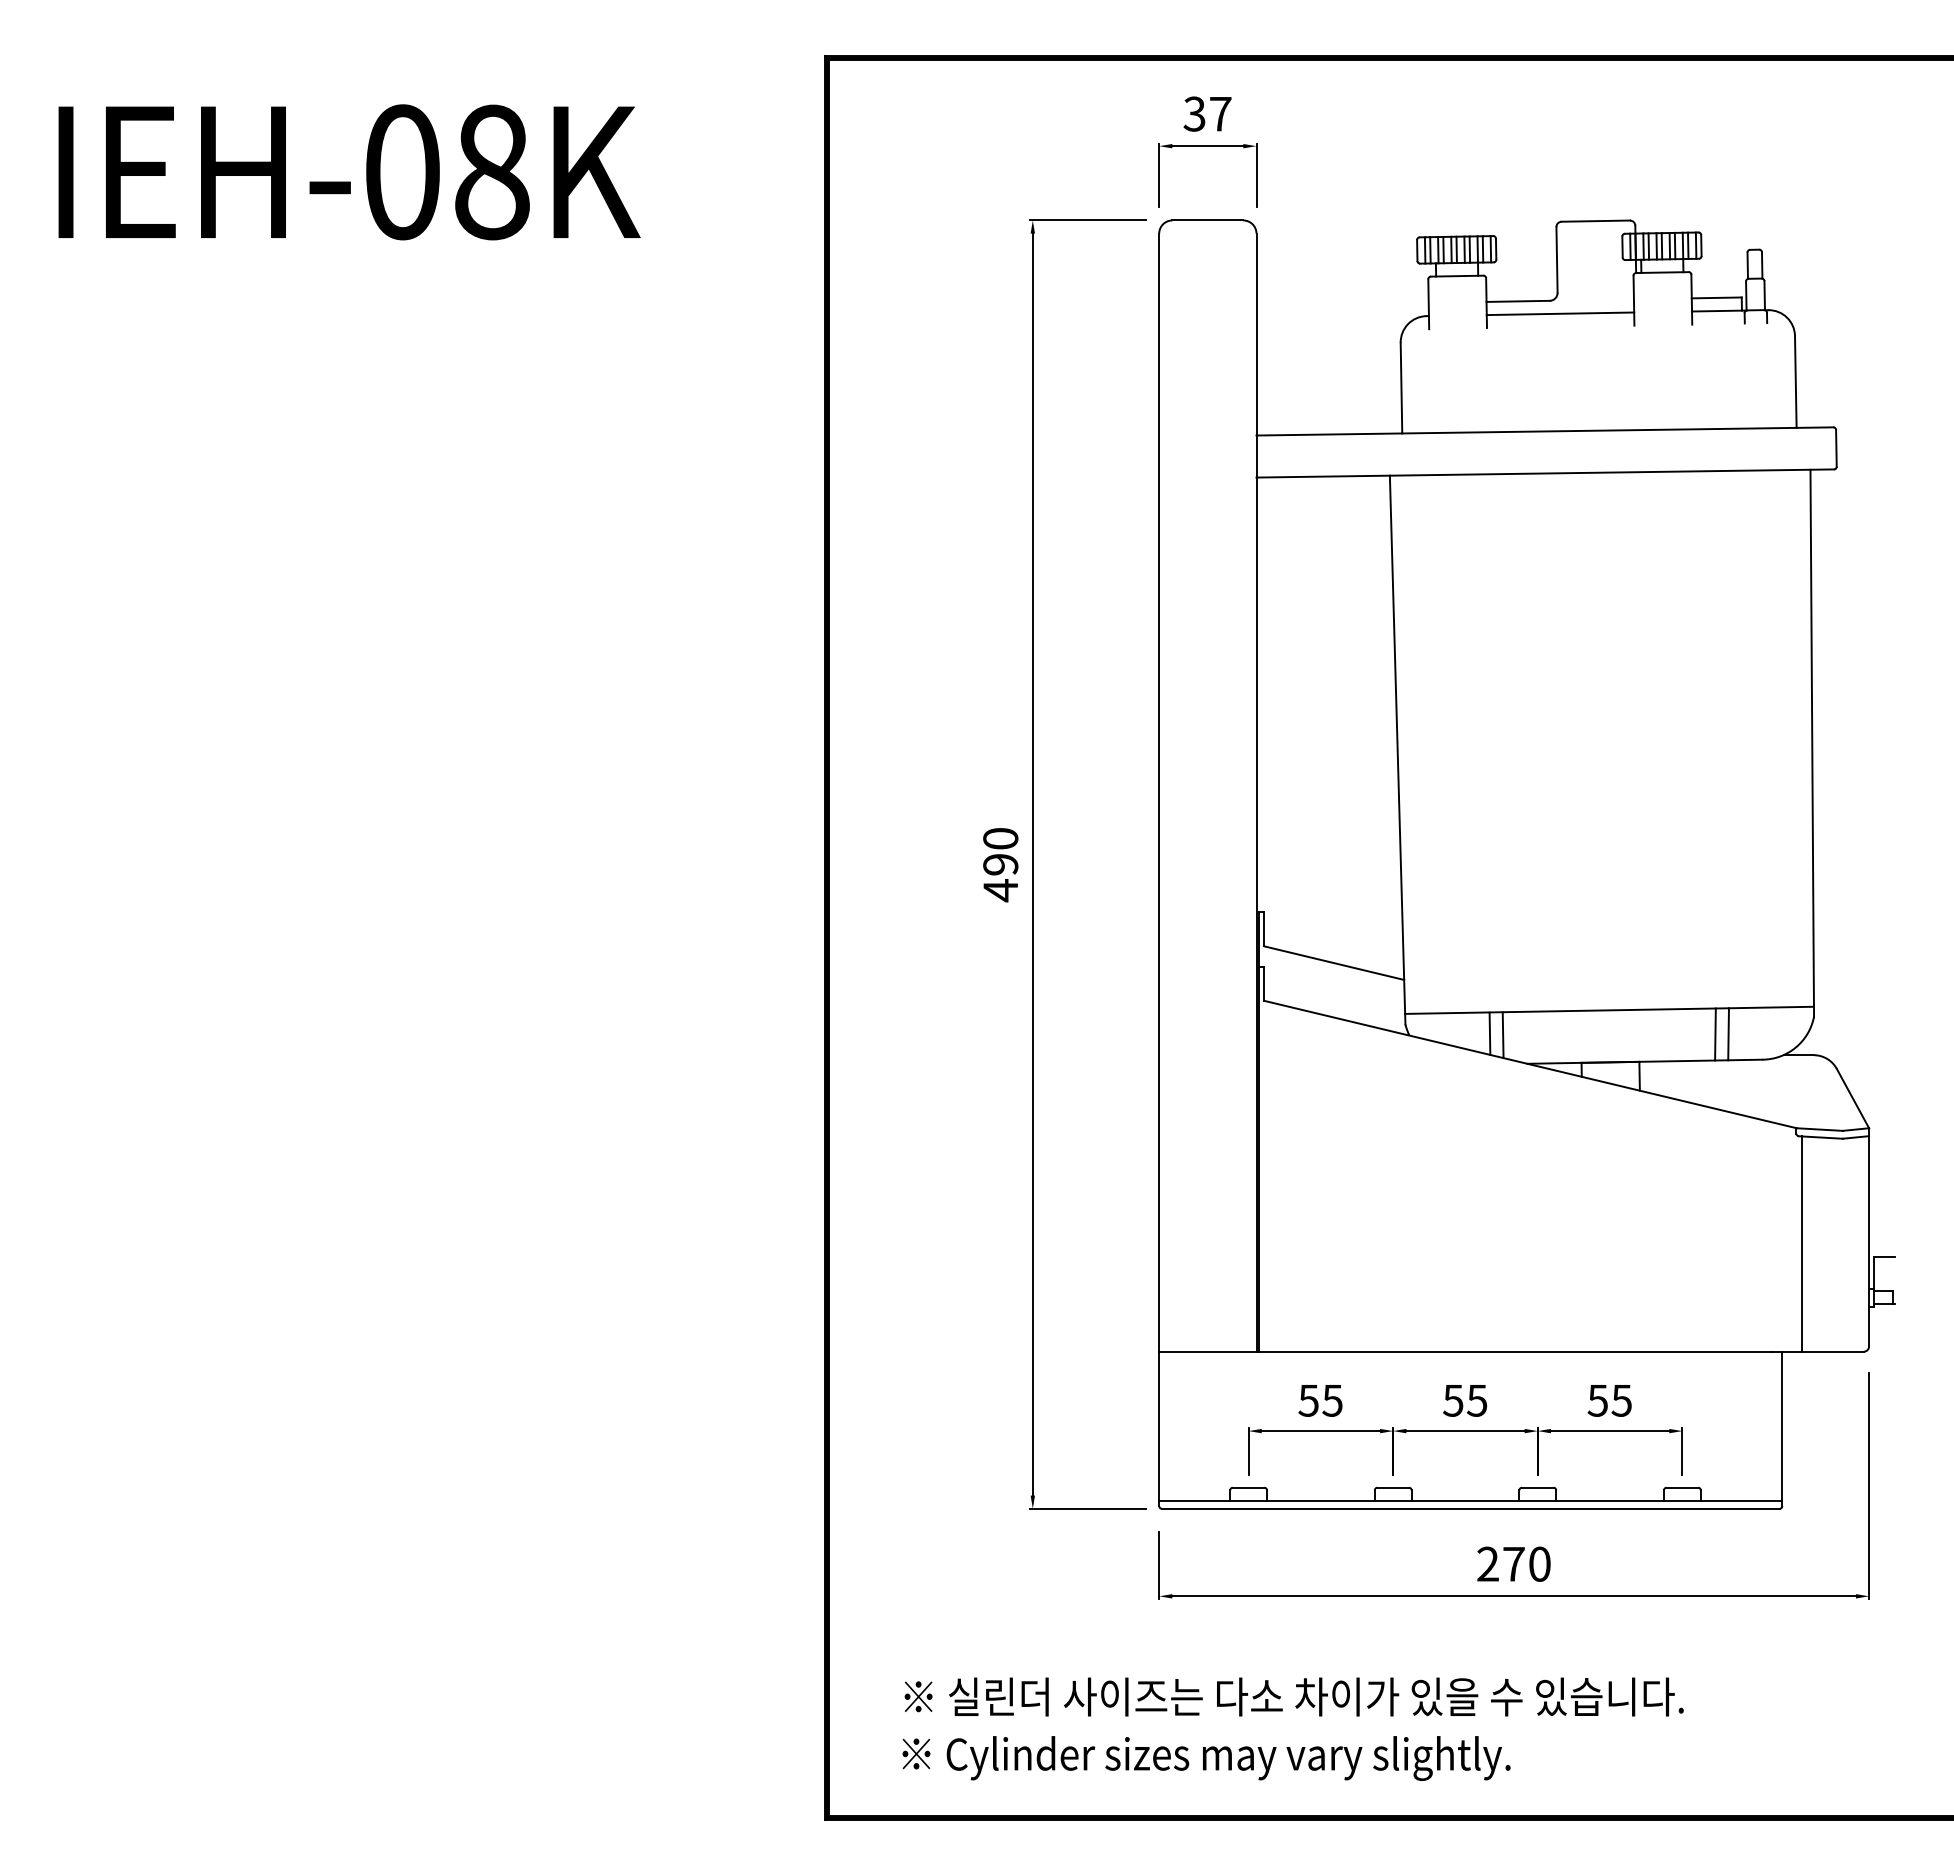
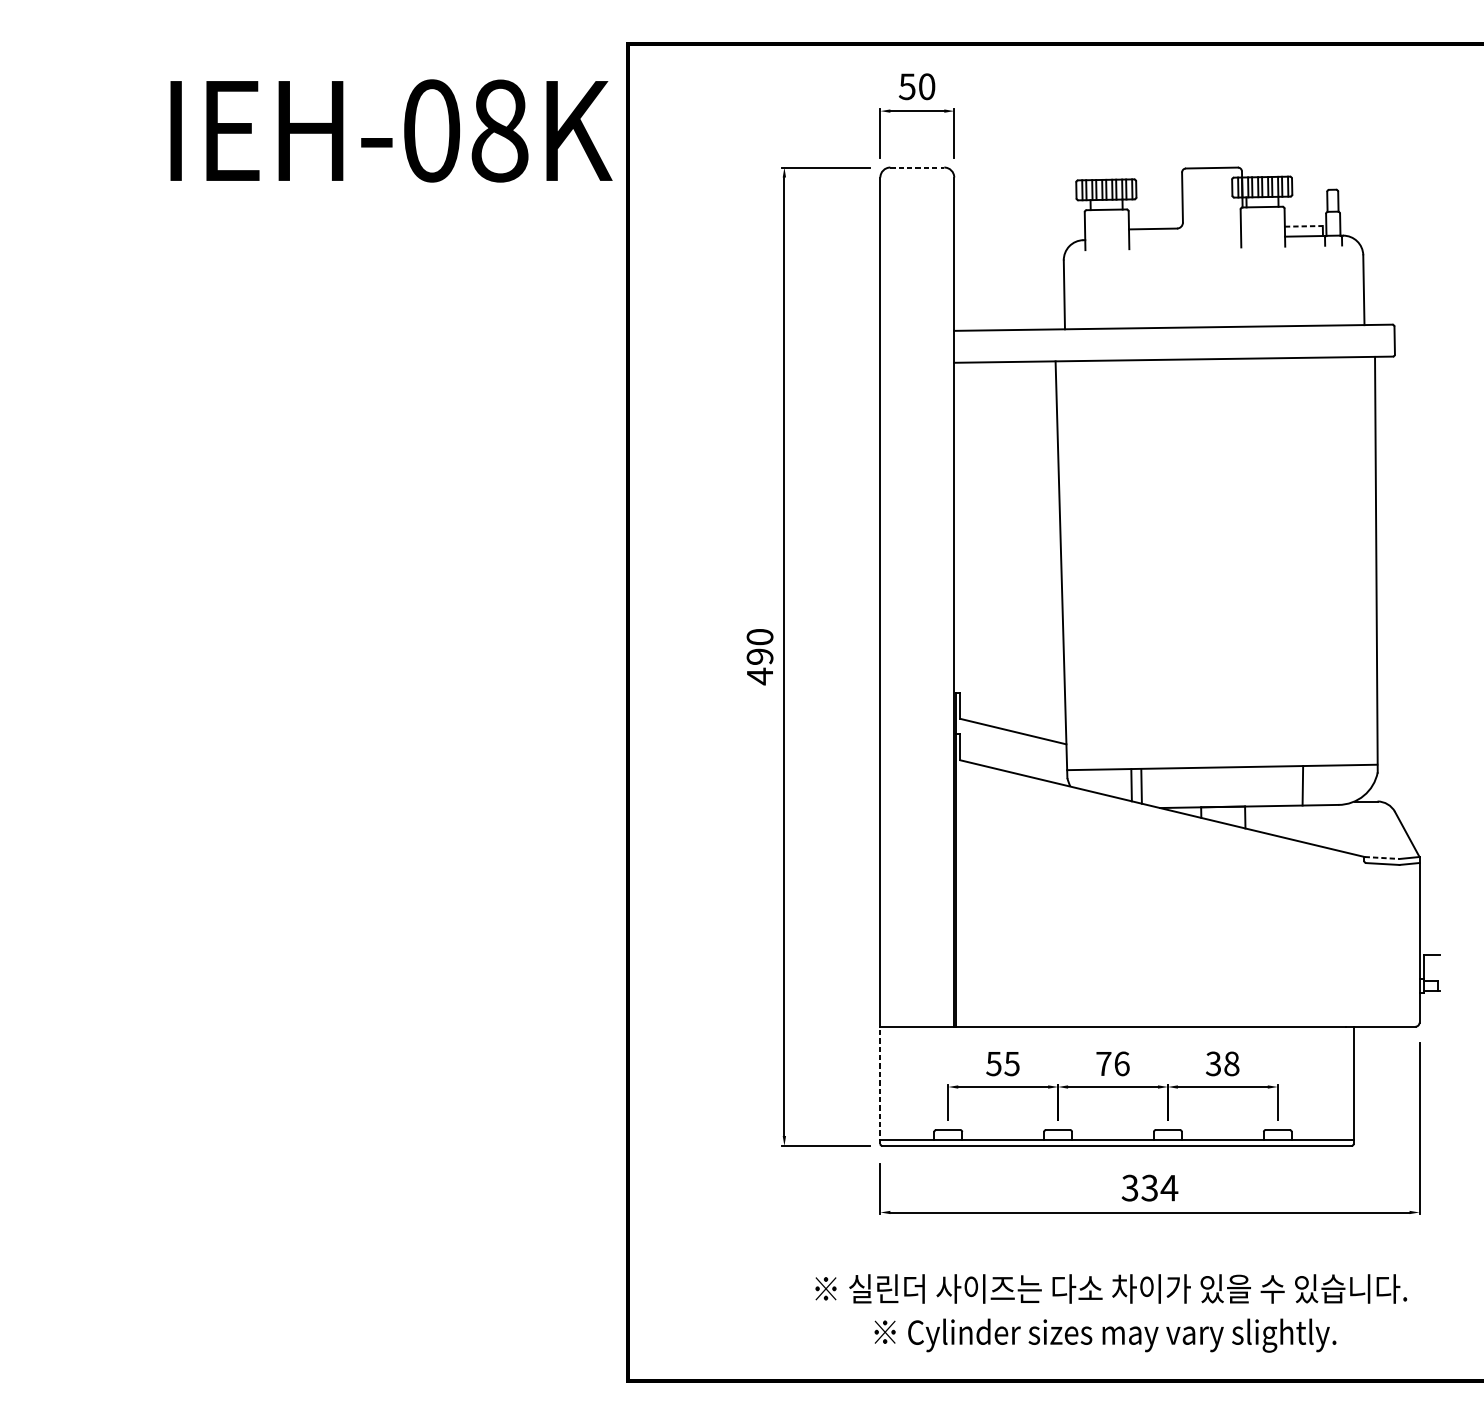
text: (1207, 113) -> (917, 86), 37 -> 50
text: (349, 172) -> (391, 131), moved
line: (1208, 220) -> (917, 167), solid -> dashed
line: (1716, 297) -> (1303, 226), solid -> dashed
line: (1560, 313) -> (1185, 238), removed
line: (1728, 1034) -> (1312, 785), removed
line: (1820, 1129) -> (1382, 857), solid -> dashed
line: (1801, 1243) -> (1368, 944), removed
text: (1465, 1400) -> (1113, 1063), 55 -> 76
text: (1609, 1400) -> (1222, 1063), 55 -> 38
line: (1159, 1428) -> (880, 1085), solid -> dashed
text: (1513, 1563) -> (1149, 1187), 270 -> 334
text: (1293, 1696) -> (1110, 1288), moved
text: (1206, 1758) -> (1105, 1335), moved

